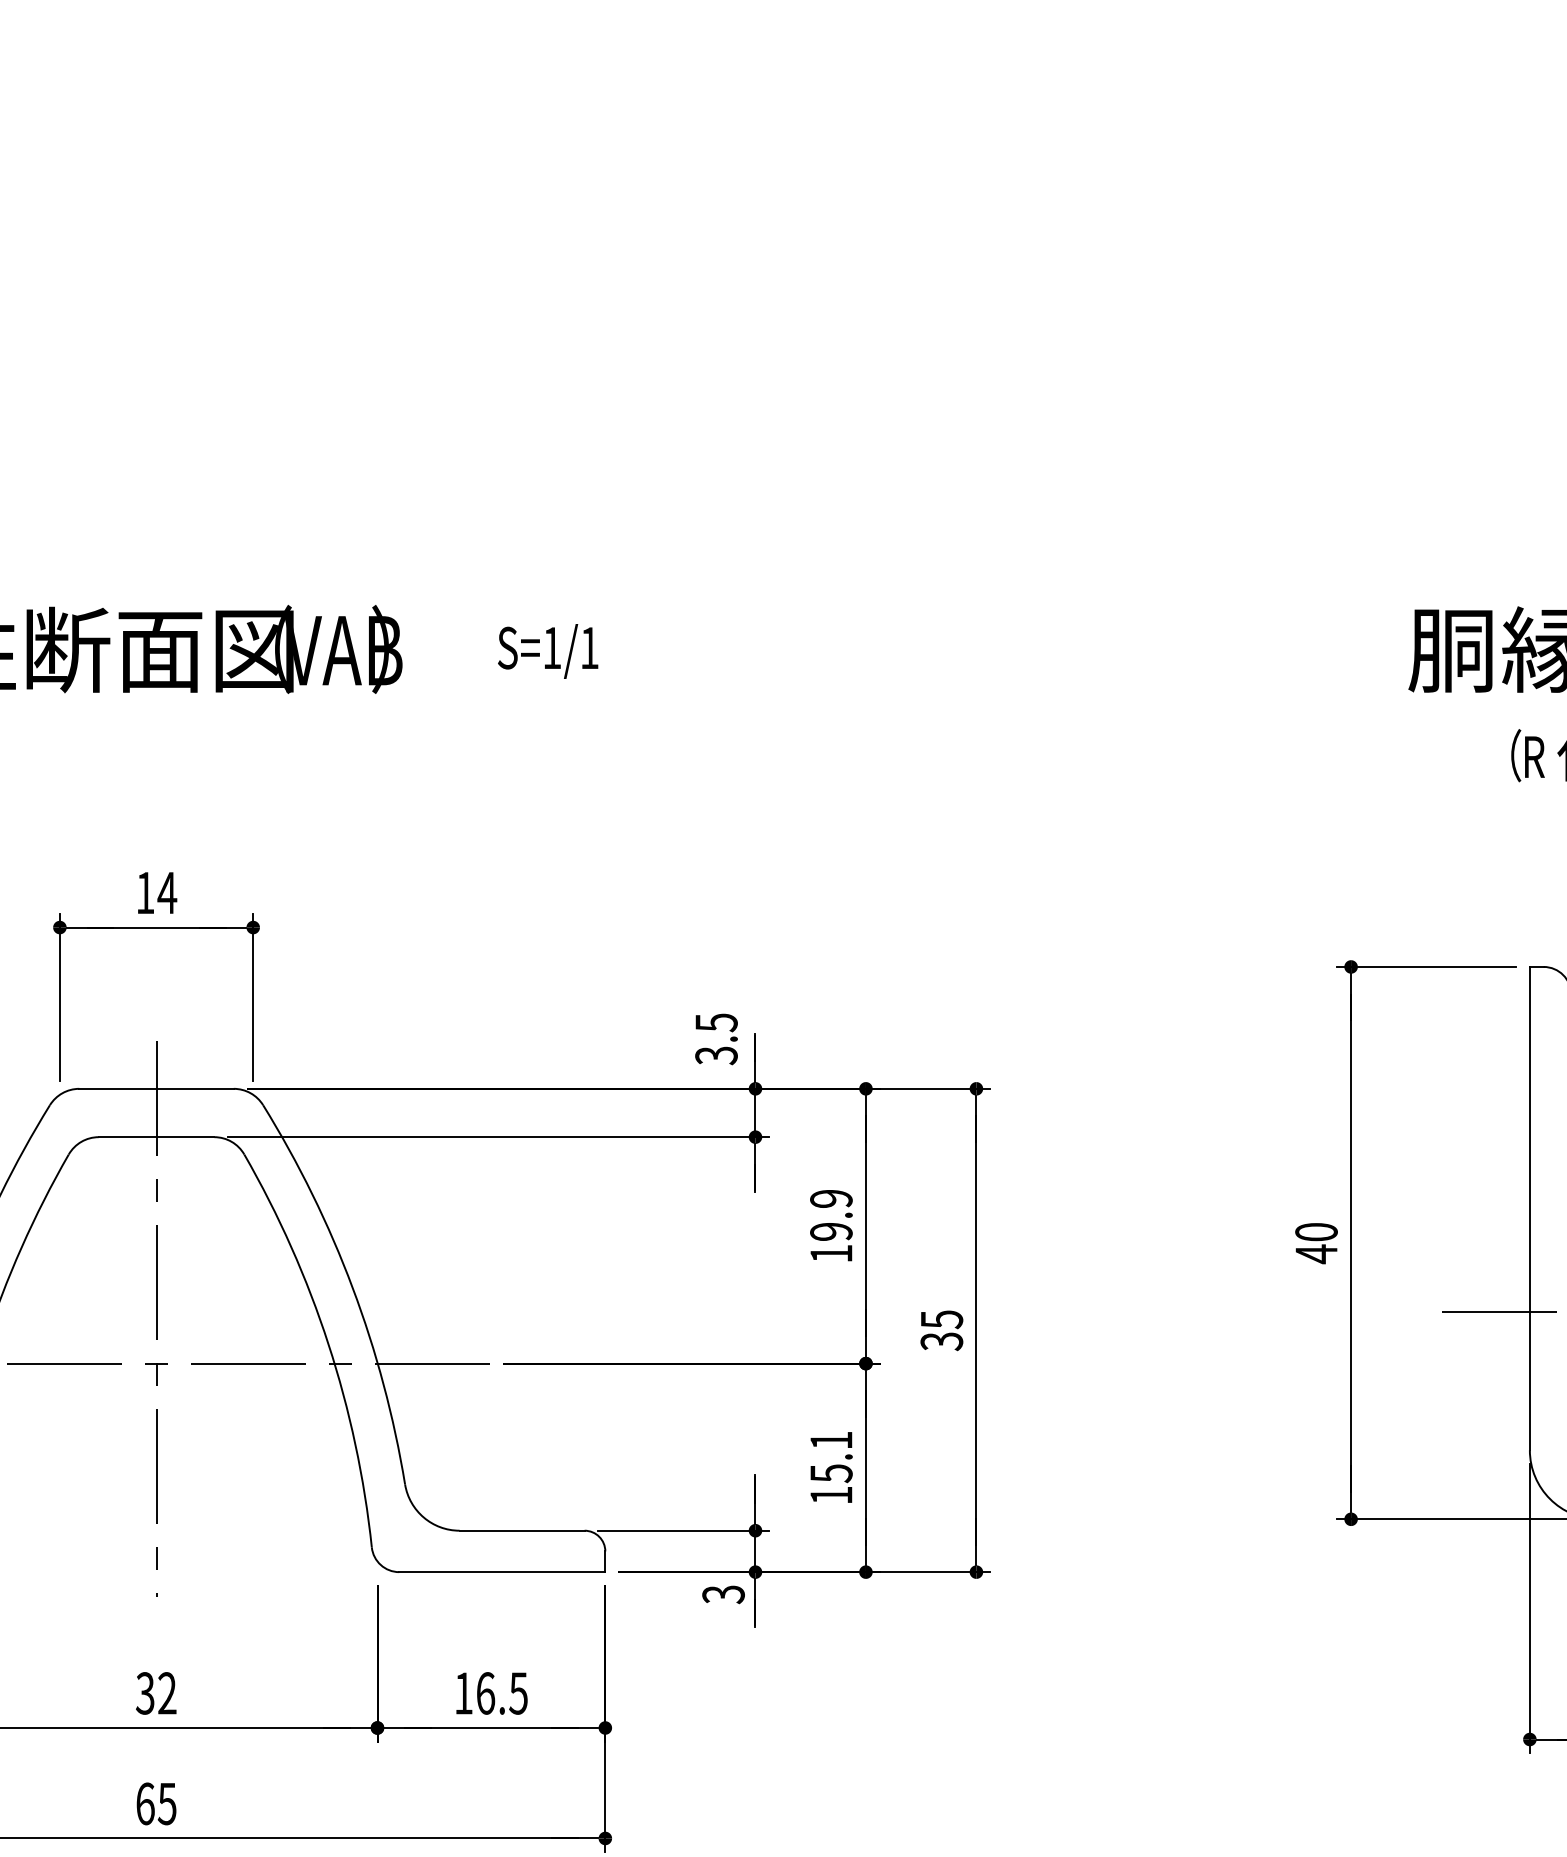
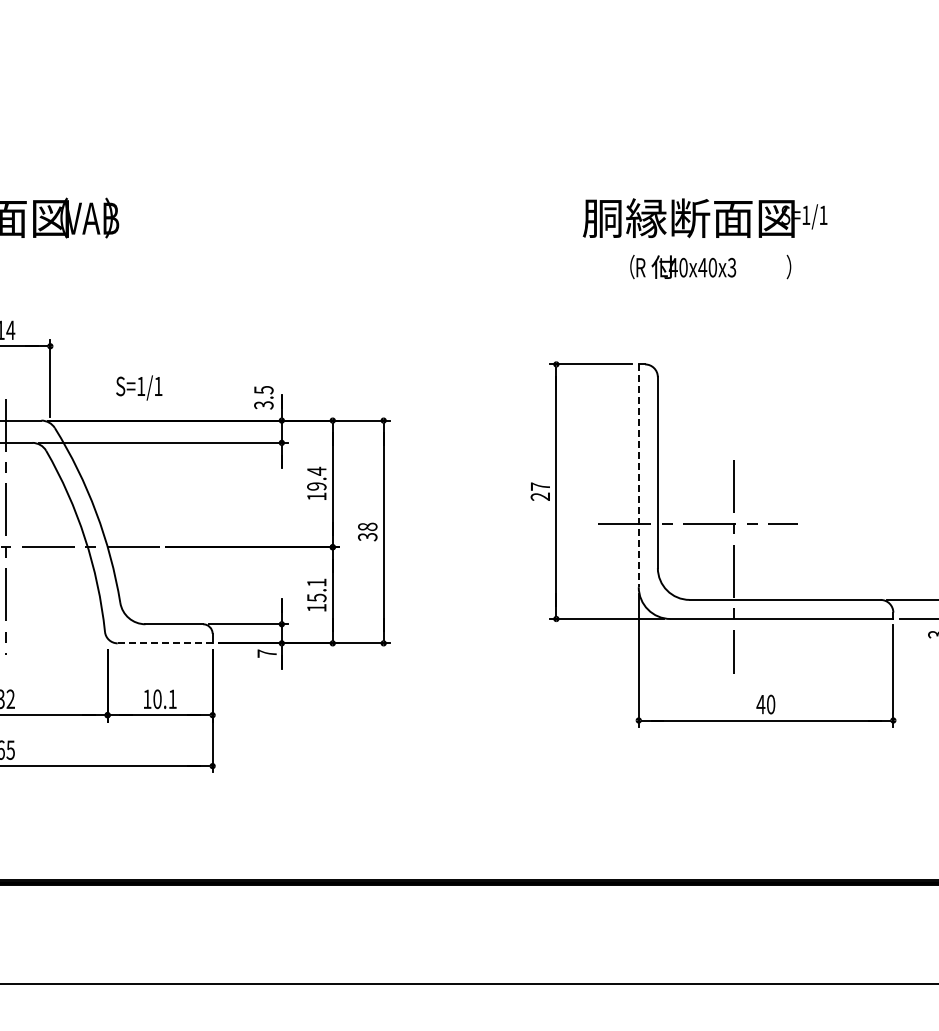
text: (548, 650) -> (139, 387), moved
text: (830, 1197) -> (316, 470), 19.9 -> 19.4
line: (1529, 1210) -> (638, 476), solid -> dashed
text: (1316, 1242) -> (540, 491), 40 -> 27
text: (941, 1318) -> (367, 526), 35 -> 38
line: (503, 1572) -> (165, 643), solid -> dashed
text: (722, 1594) -> (266, 653), 3 -> 7
text: (500, 1693) -> (164, 699), 16.5 -> 10.1

